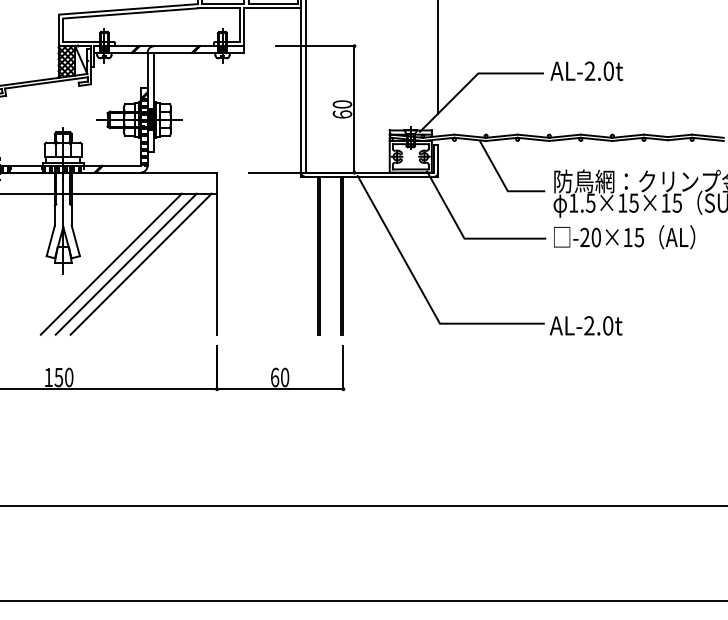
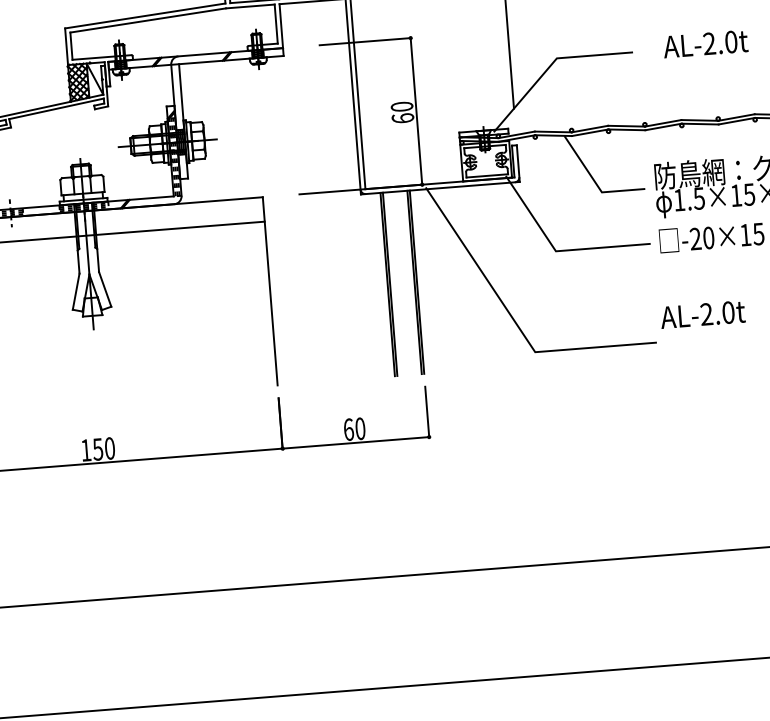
text: (586, 70) -> (705, 43), moved
line: (110, 263) -> (147, 312), removed
line: (125, 263) -> (164, 311), removed
line: (140, 263) -> (182, 309), removed
text: (586, 325) -> (703, 314), moved

